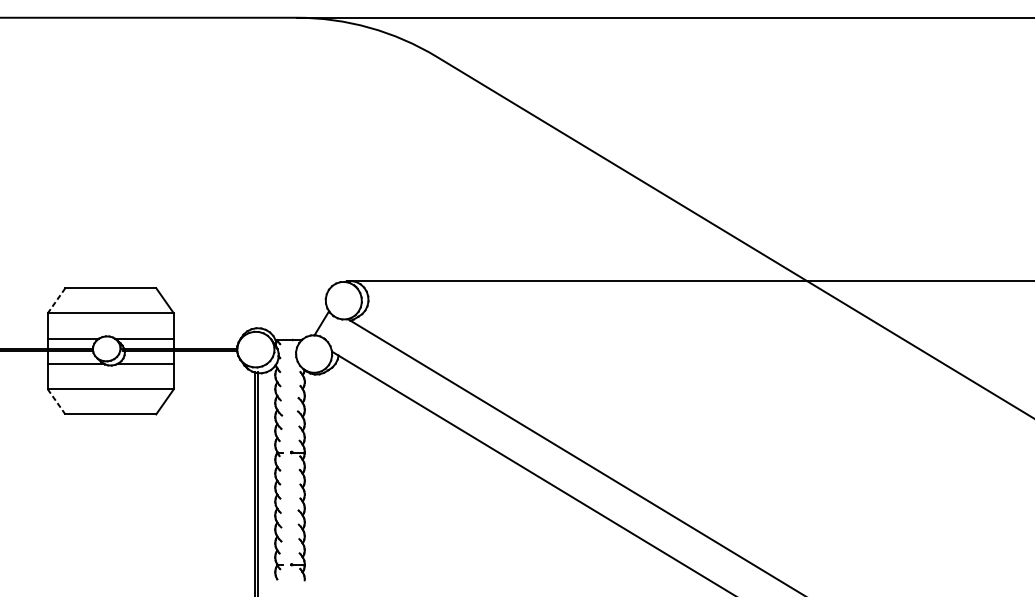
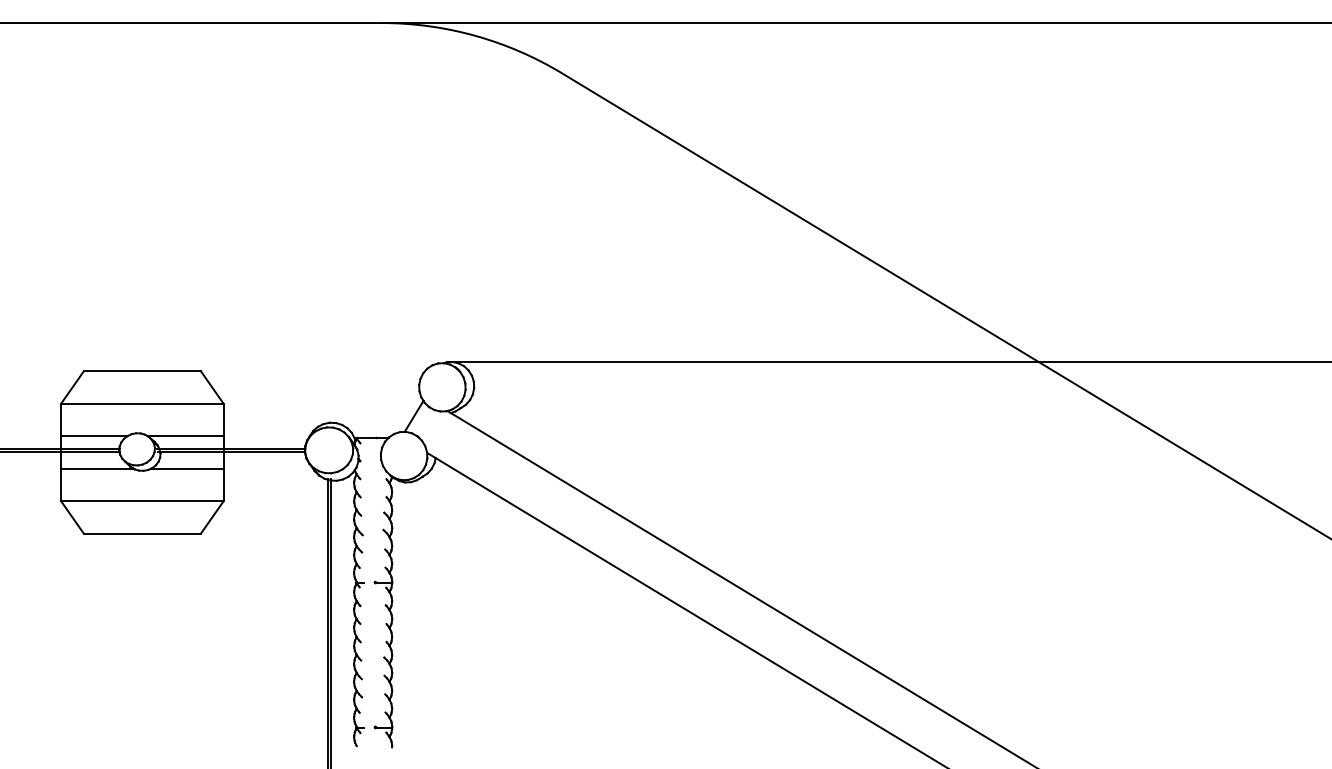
line: (56, 300) -> (72, 387), dashed -> solid
line: (56, 401) -> (72, 517), dashed -> solid

